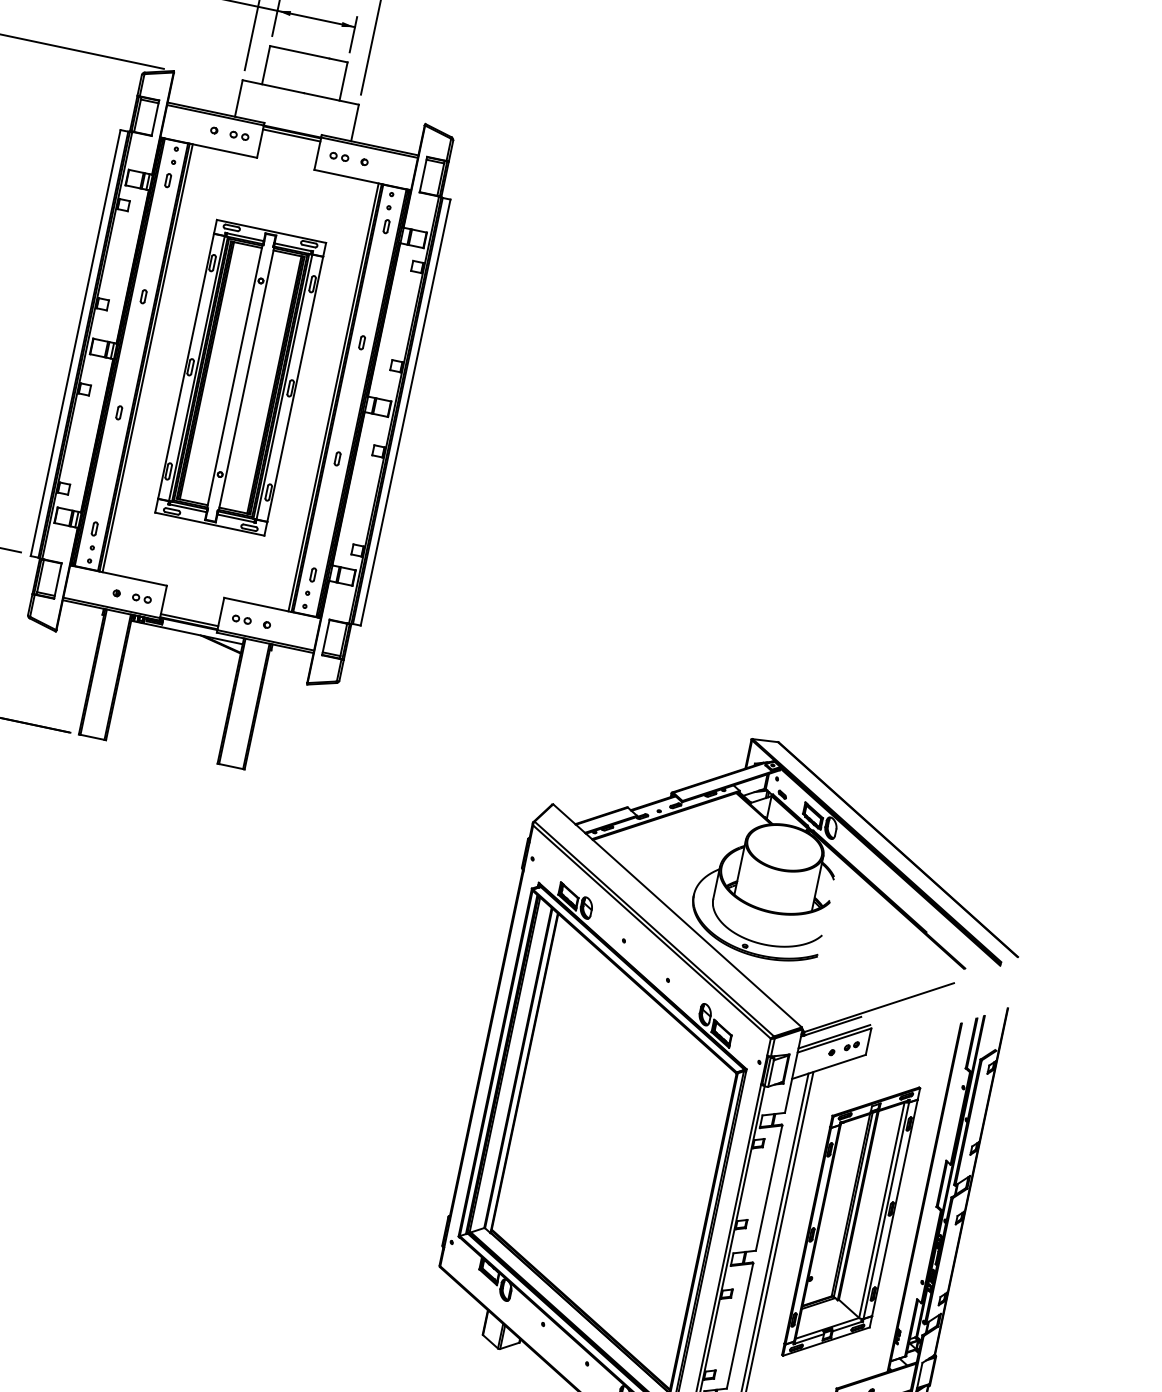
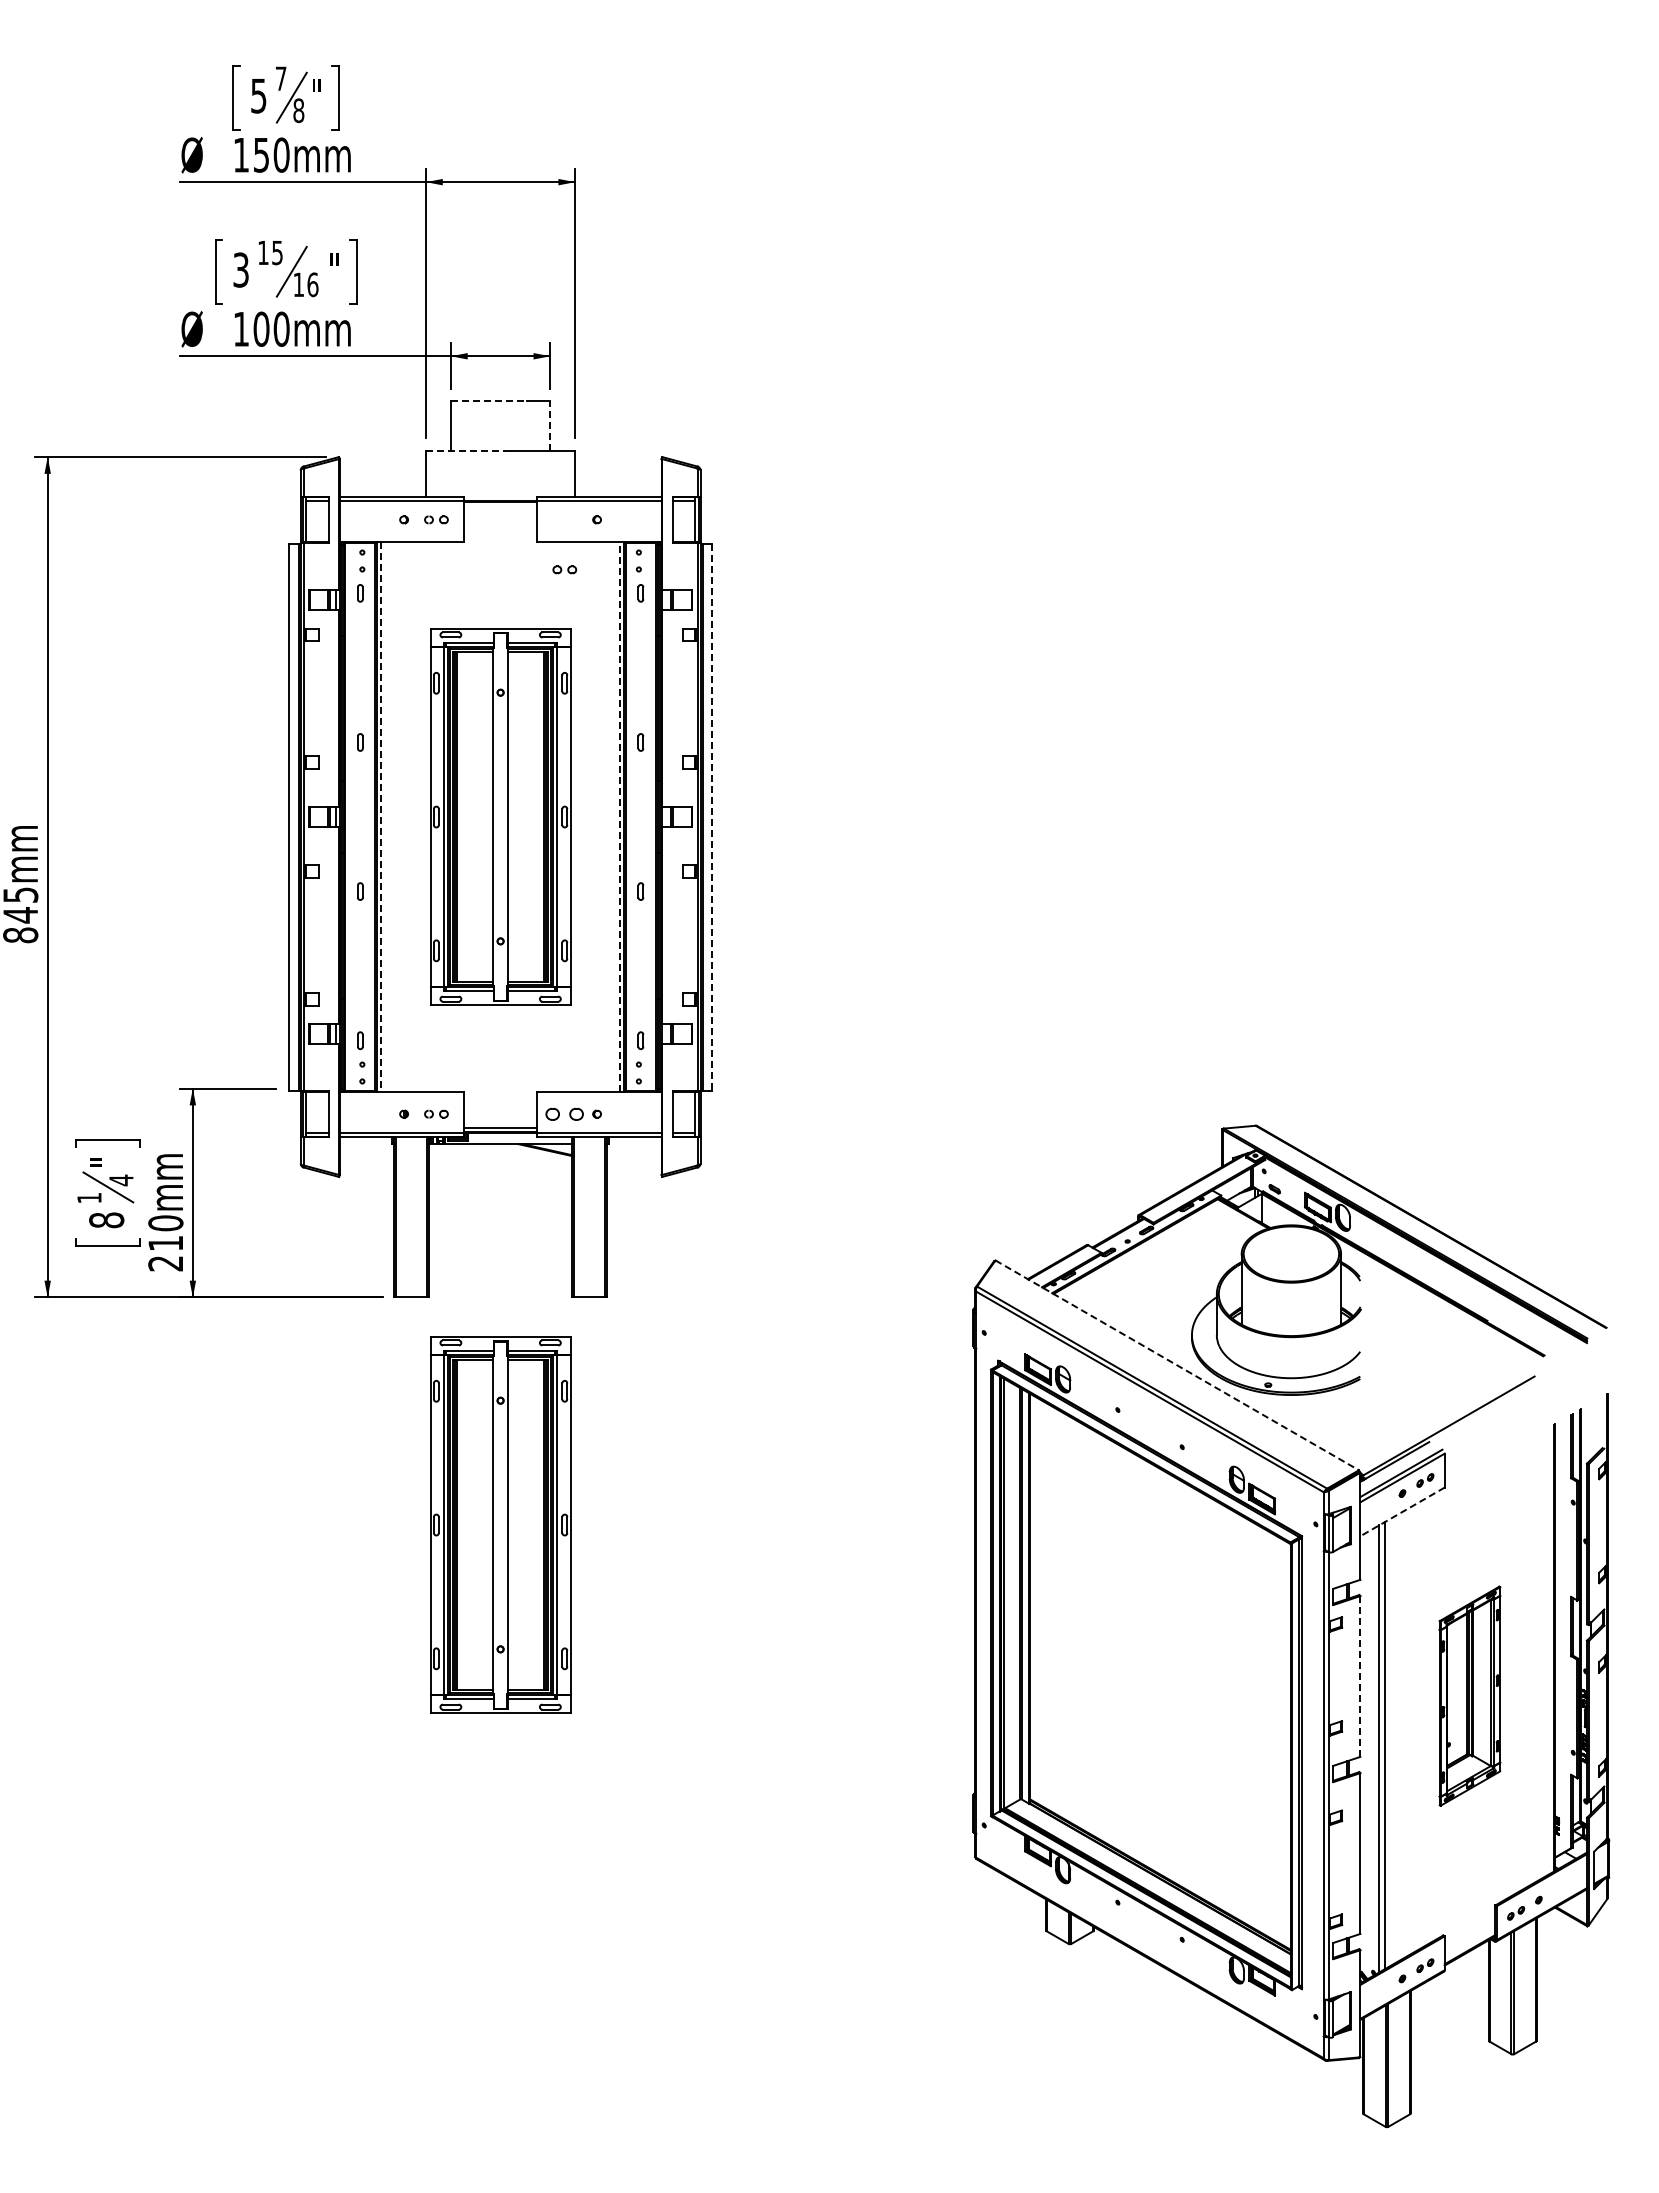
line: (300, 52) -> (489, 401), solid -> dashed
line: (343, 81) -> (550, 426), solid -> dashed
line: (273, 86) -> (465, 450), solid -> dashed
line: (291, 135) -> (500, 505), removed
part: (339, 156) -> (564, 569), moved
line: (147, 358) -> (381, 817), solid -> dashed
line: (333, 397) -> (619, 817), solid -> dashed
line: (405, 412) -> (712, 817), solid -> dashed
part: (241, 619) -> (564, 1113), size x1.6
line: (677, 915) -> (1177, 1365), solid -> dashed
part: (124, 928) -> (500, 1524), added
line: (828, 1066) -> (1402, 1511), solid -> dashed
line: (769, 1188) -> (1360, 1676), solid -> dashed
part: (850, 1220) -> (1469, 1695), size x0.6

